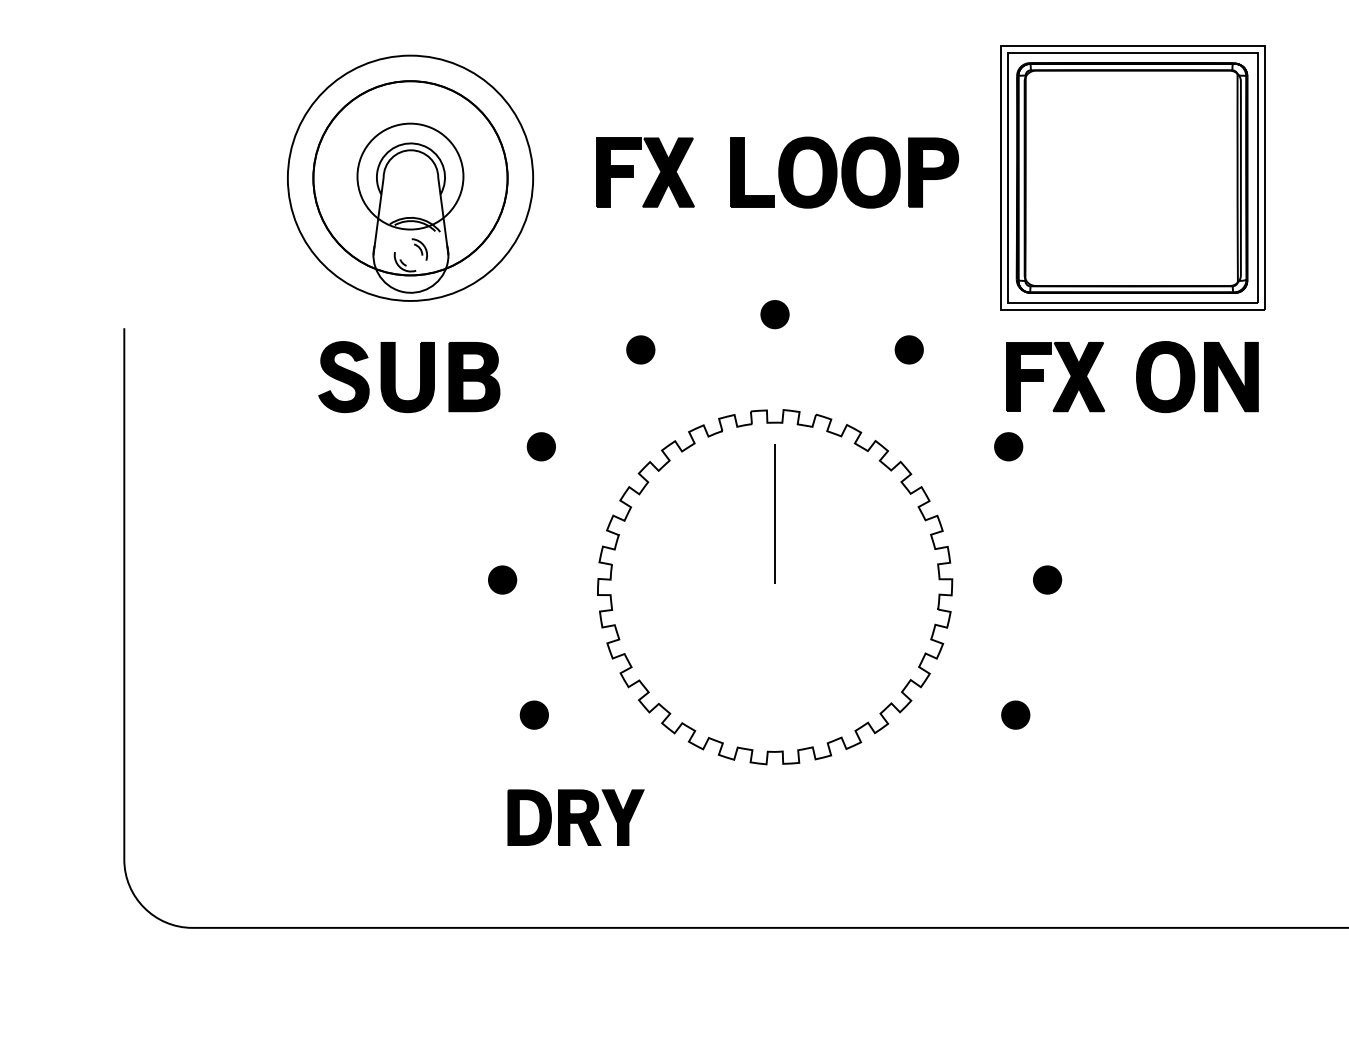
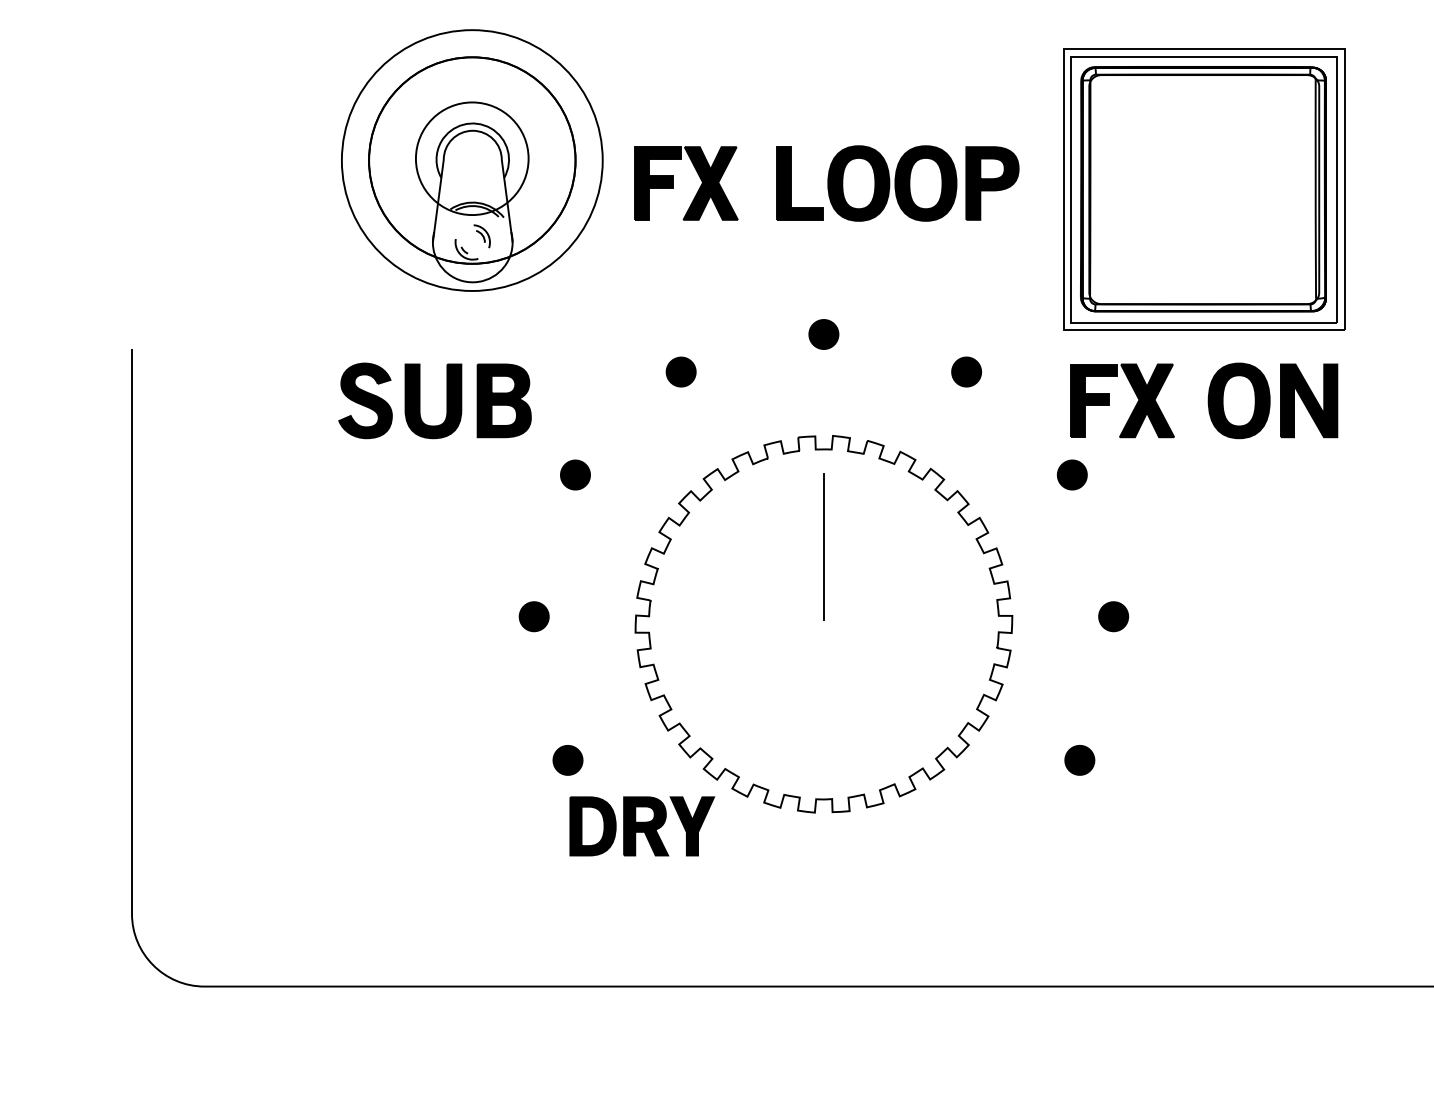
part: (410, 178) -> (472, 160), moved
part: (576, 817) -> (642, 826), moved

